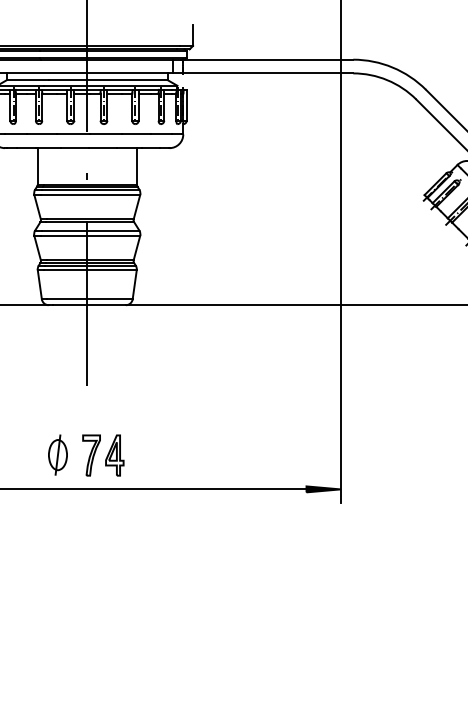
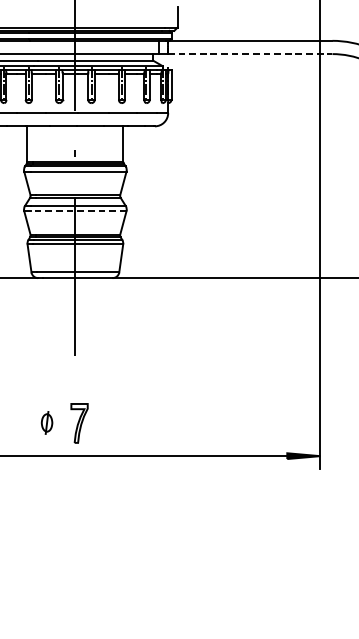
line: (268, 73) -> (250, 54), solid -> dashed
line: (90, 235) -> (78, 210), solid -> dashed
part: (57, 454) -> (46, 422), size x0.6
part: (114, 455) -> (101, 423), removed

